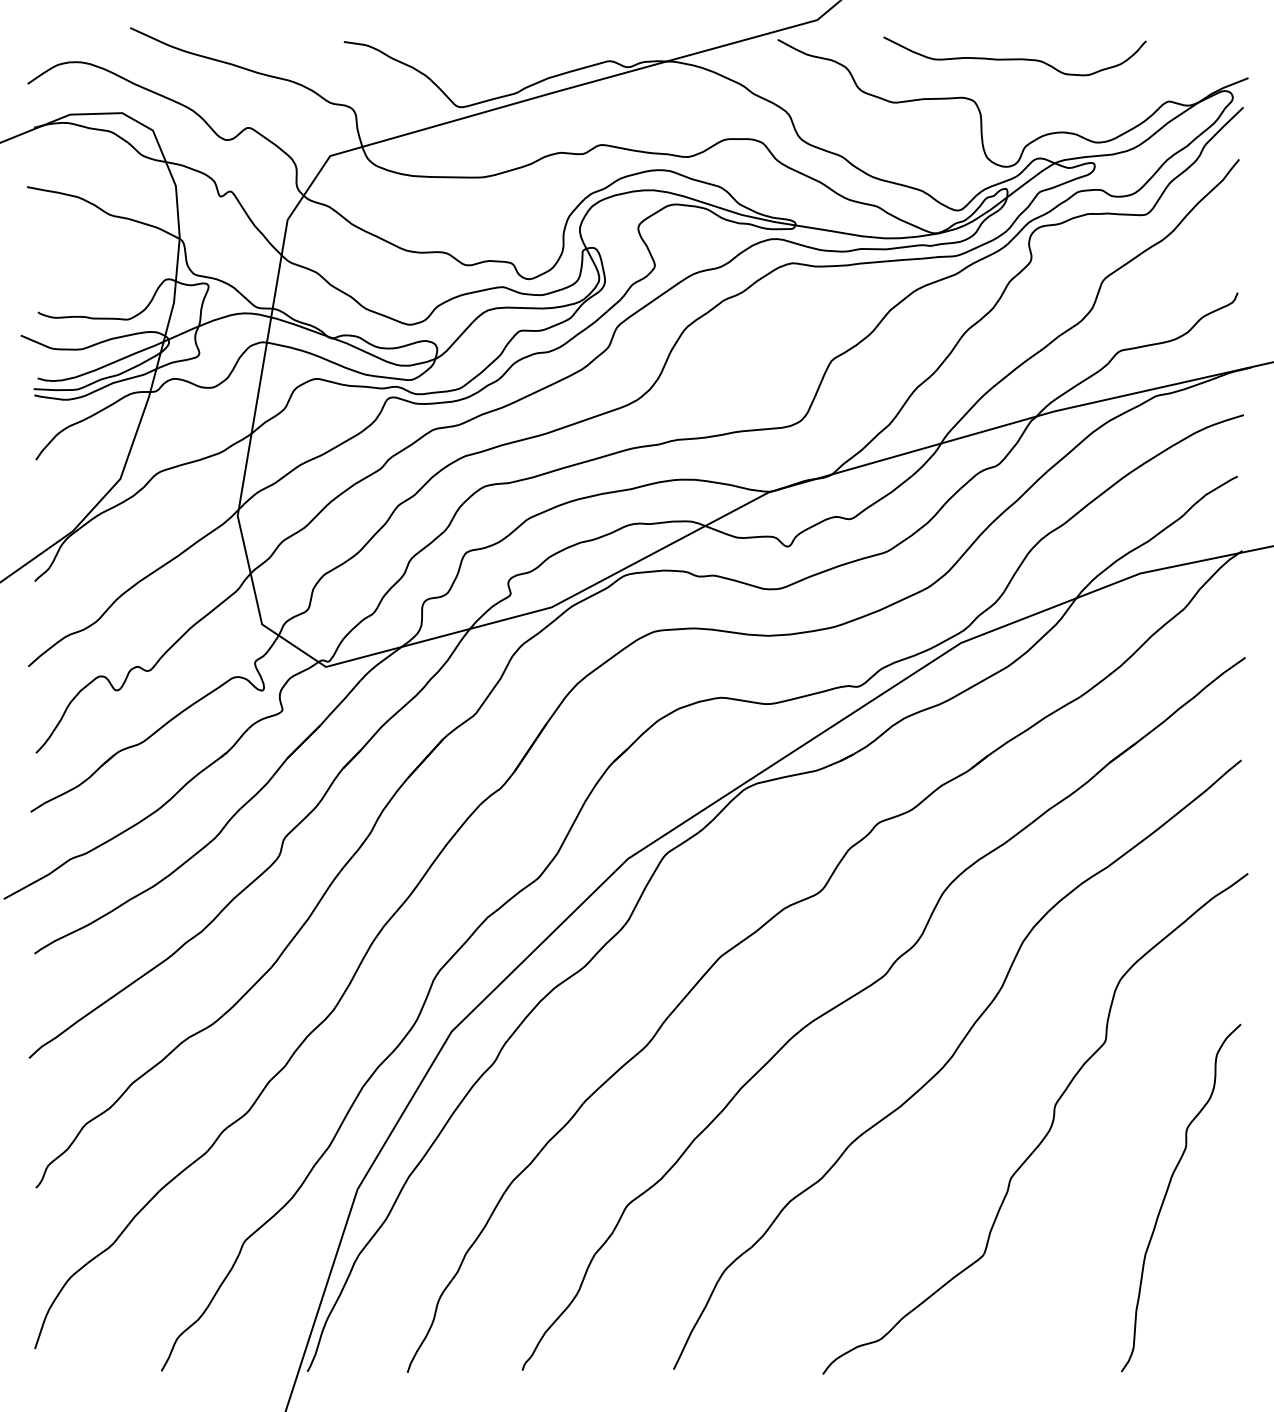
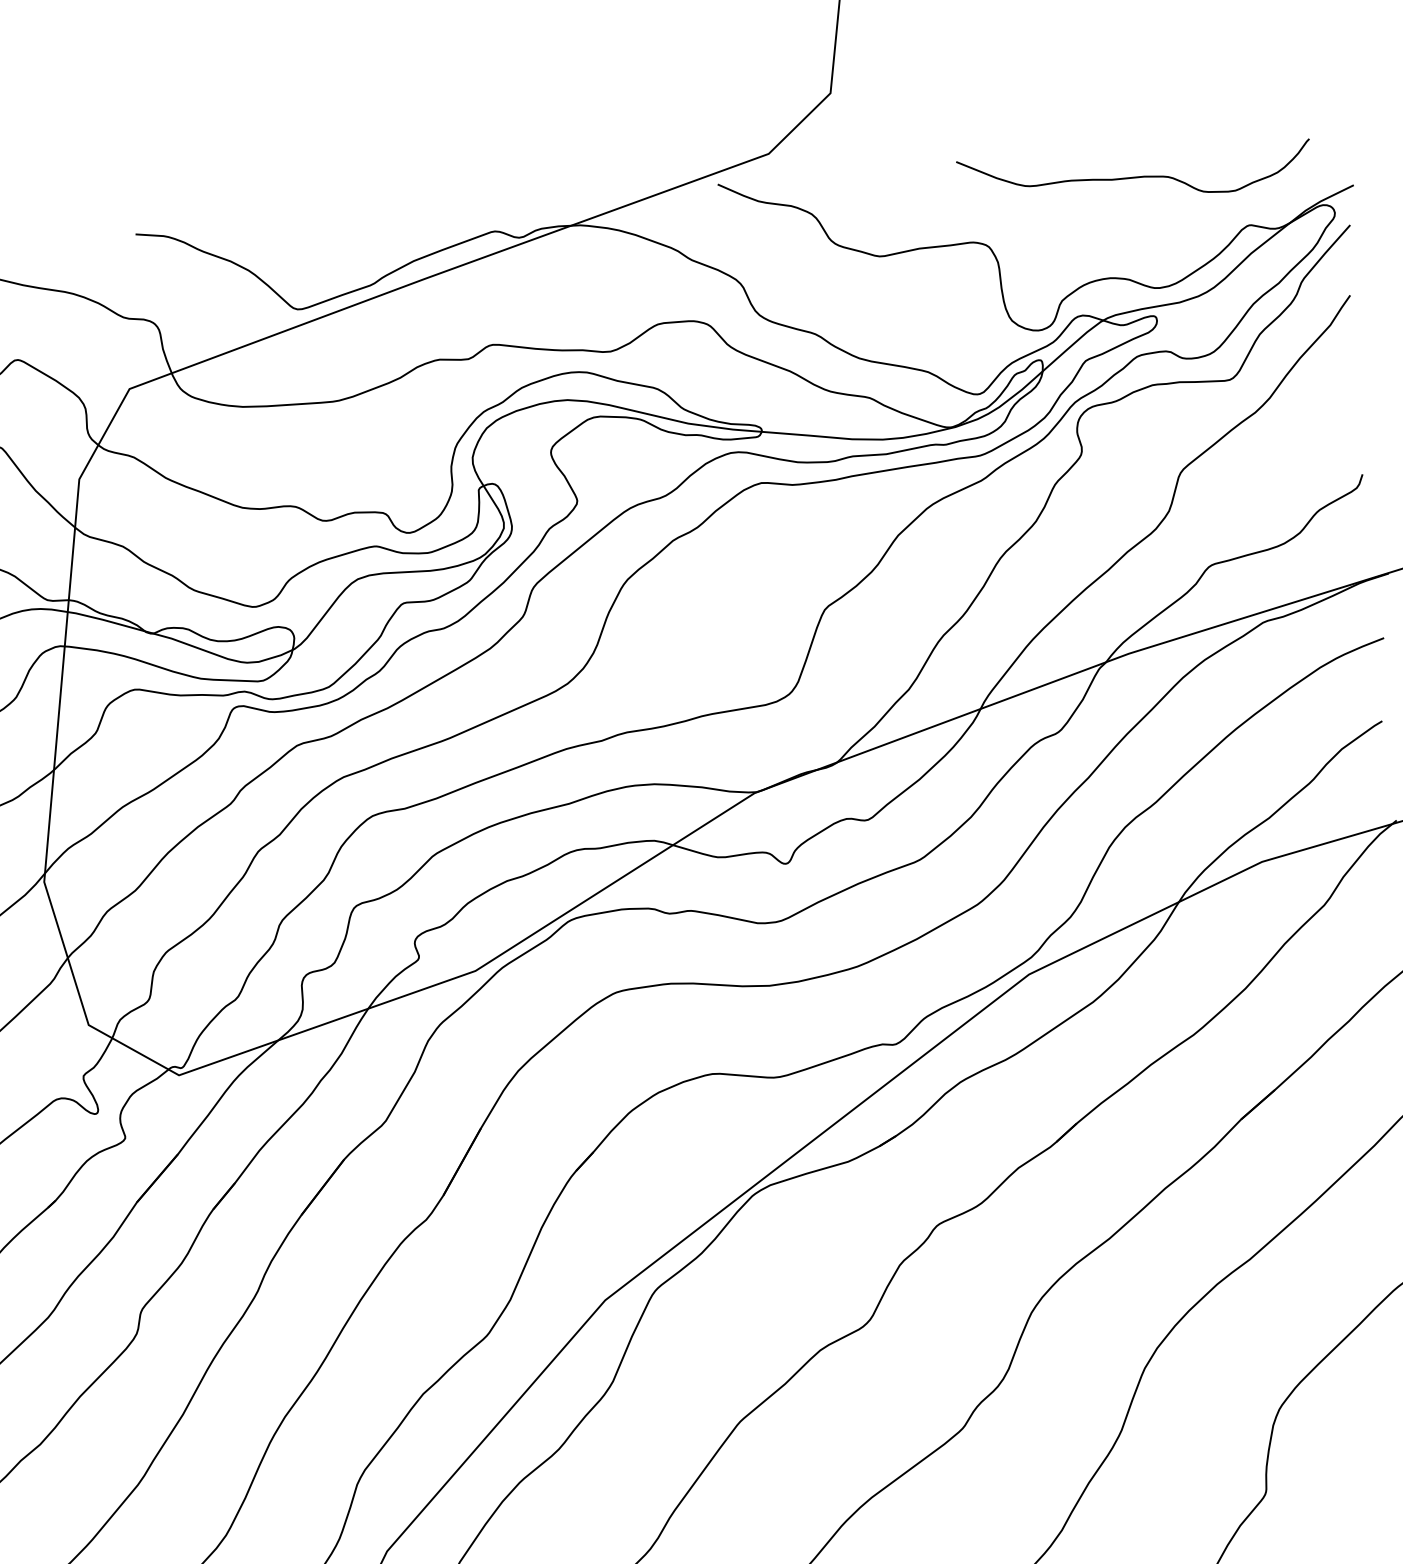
curve: (1014, 58) -> (1134, 176), moved

